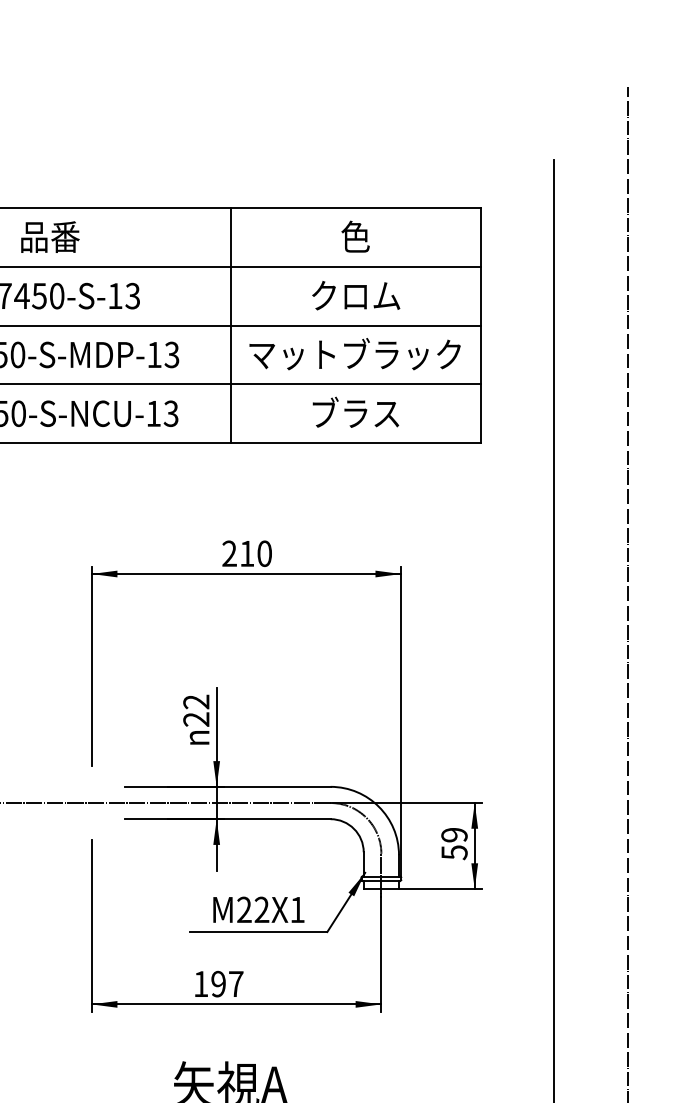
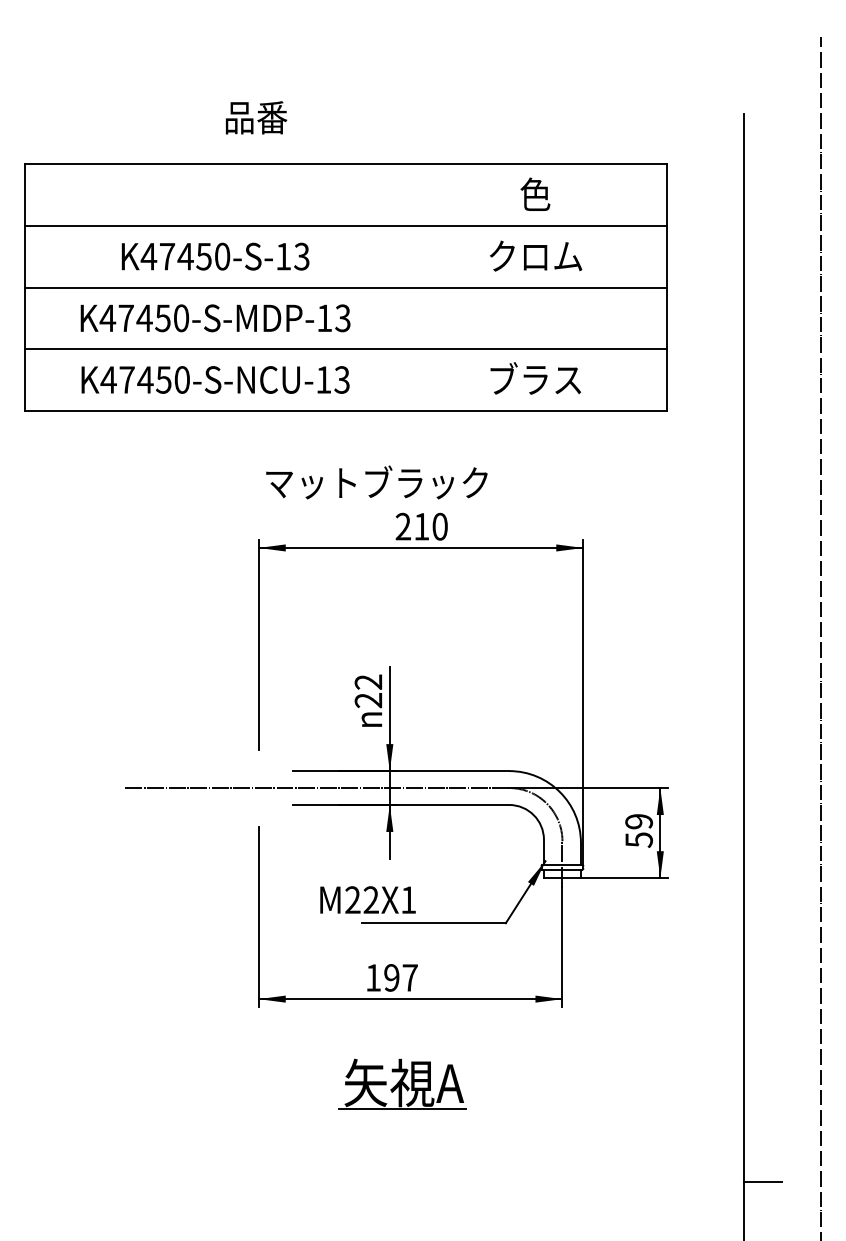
text: (50, 236) -> (256, 117), moved
line: (230, 325) -> (404, 287), removed
text: (354, 354) -> (376, 482), moved
text: (258, 909) -> (367, 899), moved

